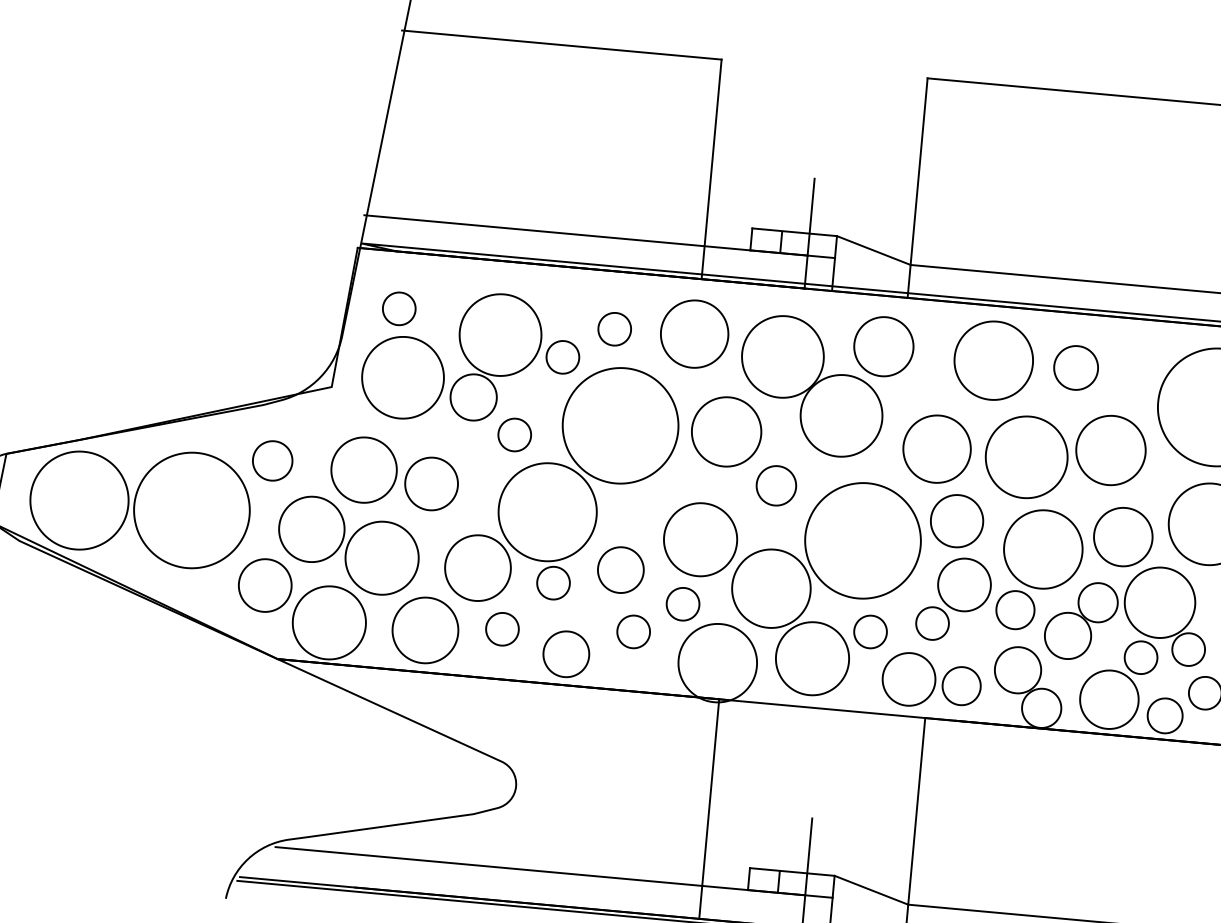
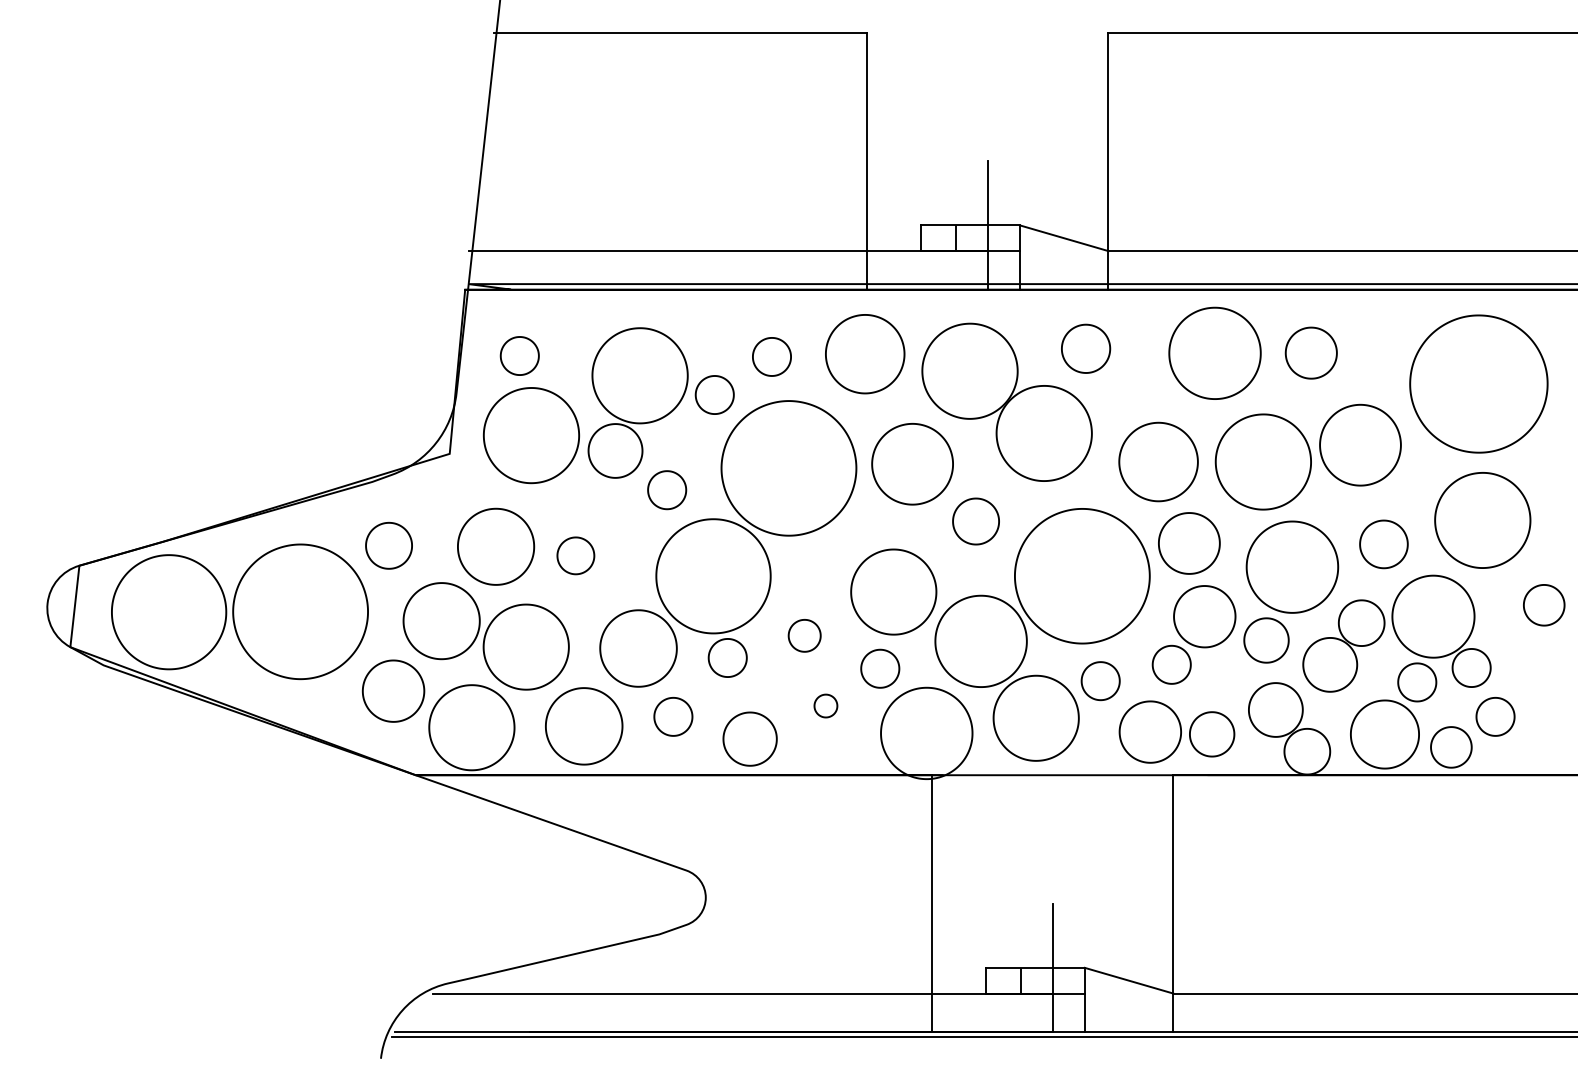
part: (883, 346) -> (1085, 348), size x0.7
part: (431, 483) -> (575, 555), size x0.6
part: (1122, 537) -> (1383, 544), size x0.7
part: (620, 569) -> (804, 635), size x0.6
part: (633, 631) -> (825, 705), size x0.6

